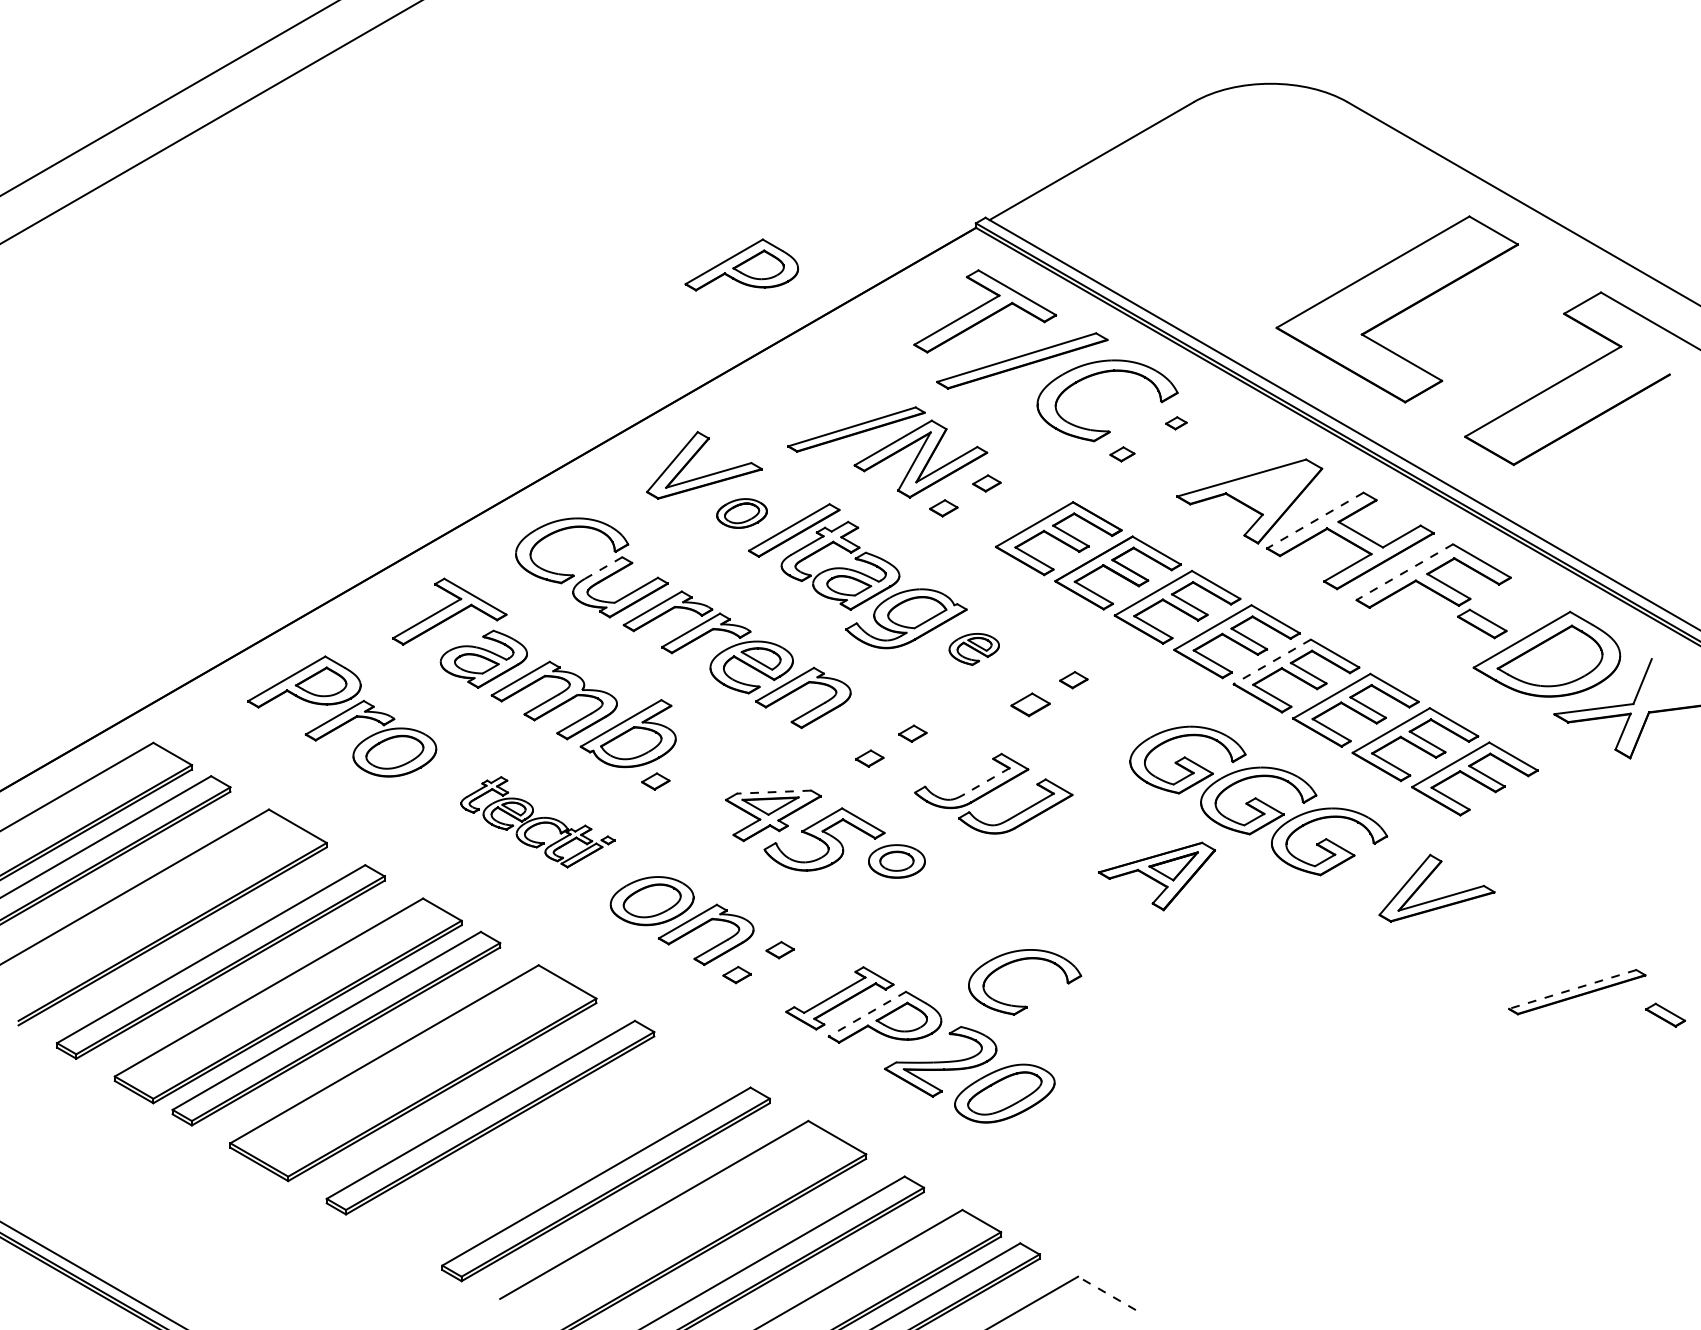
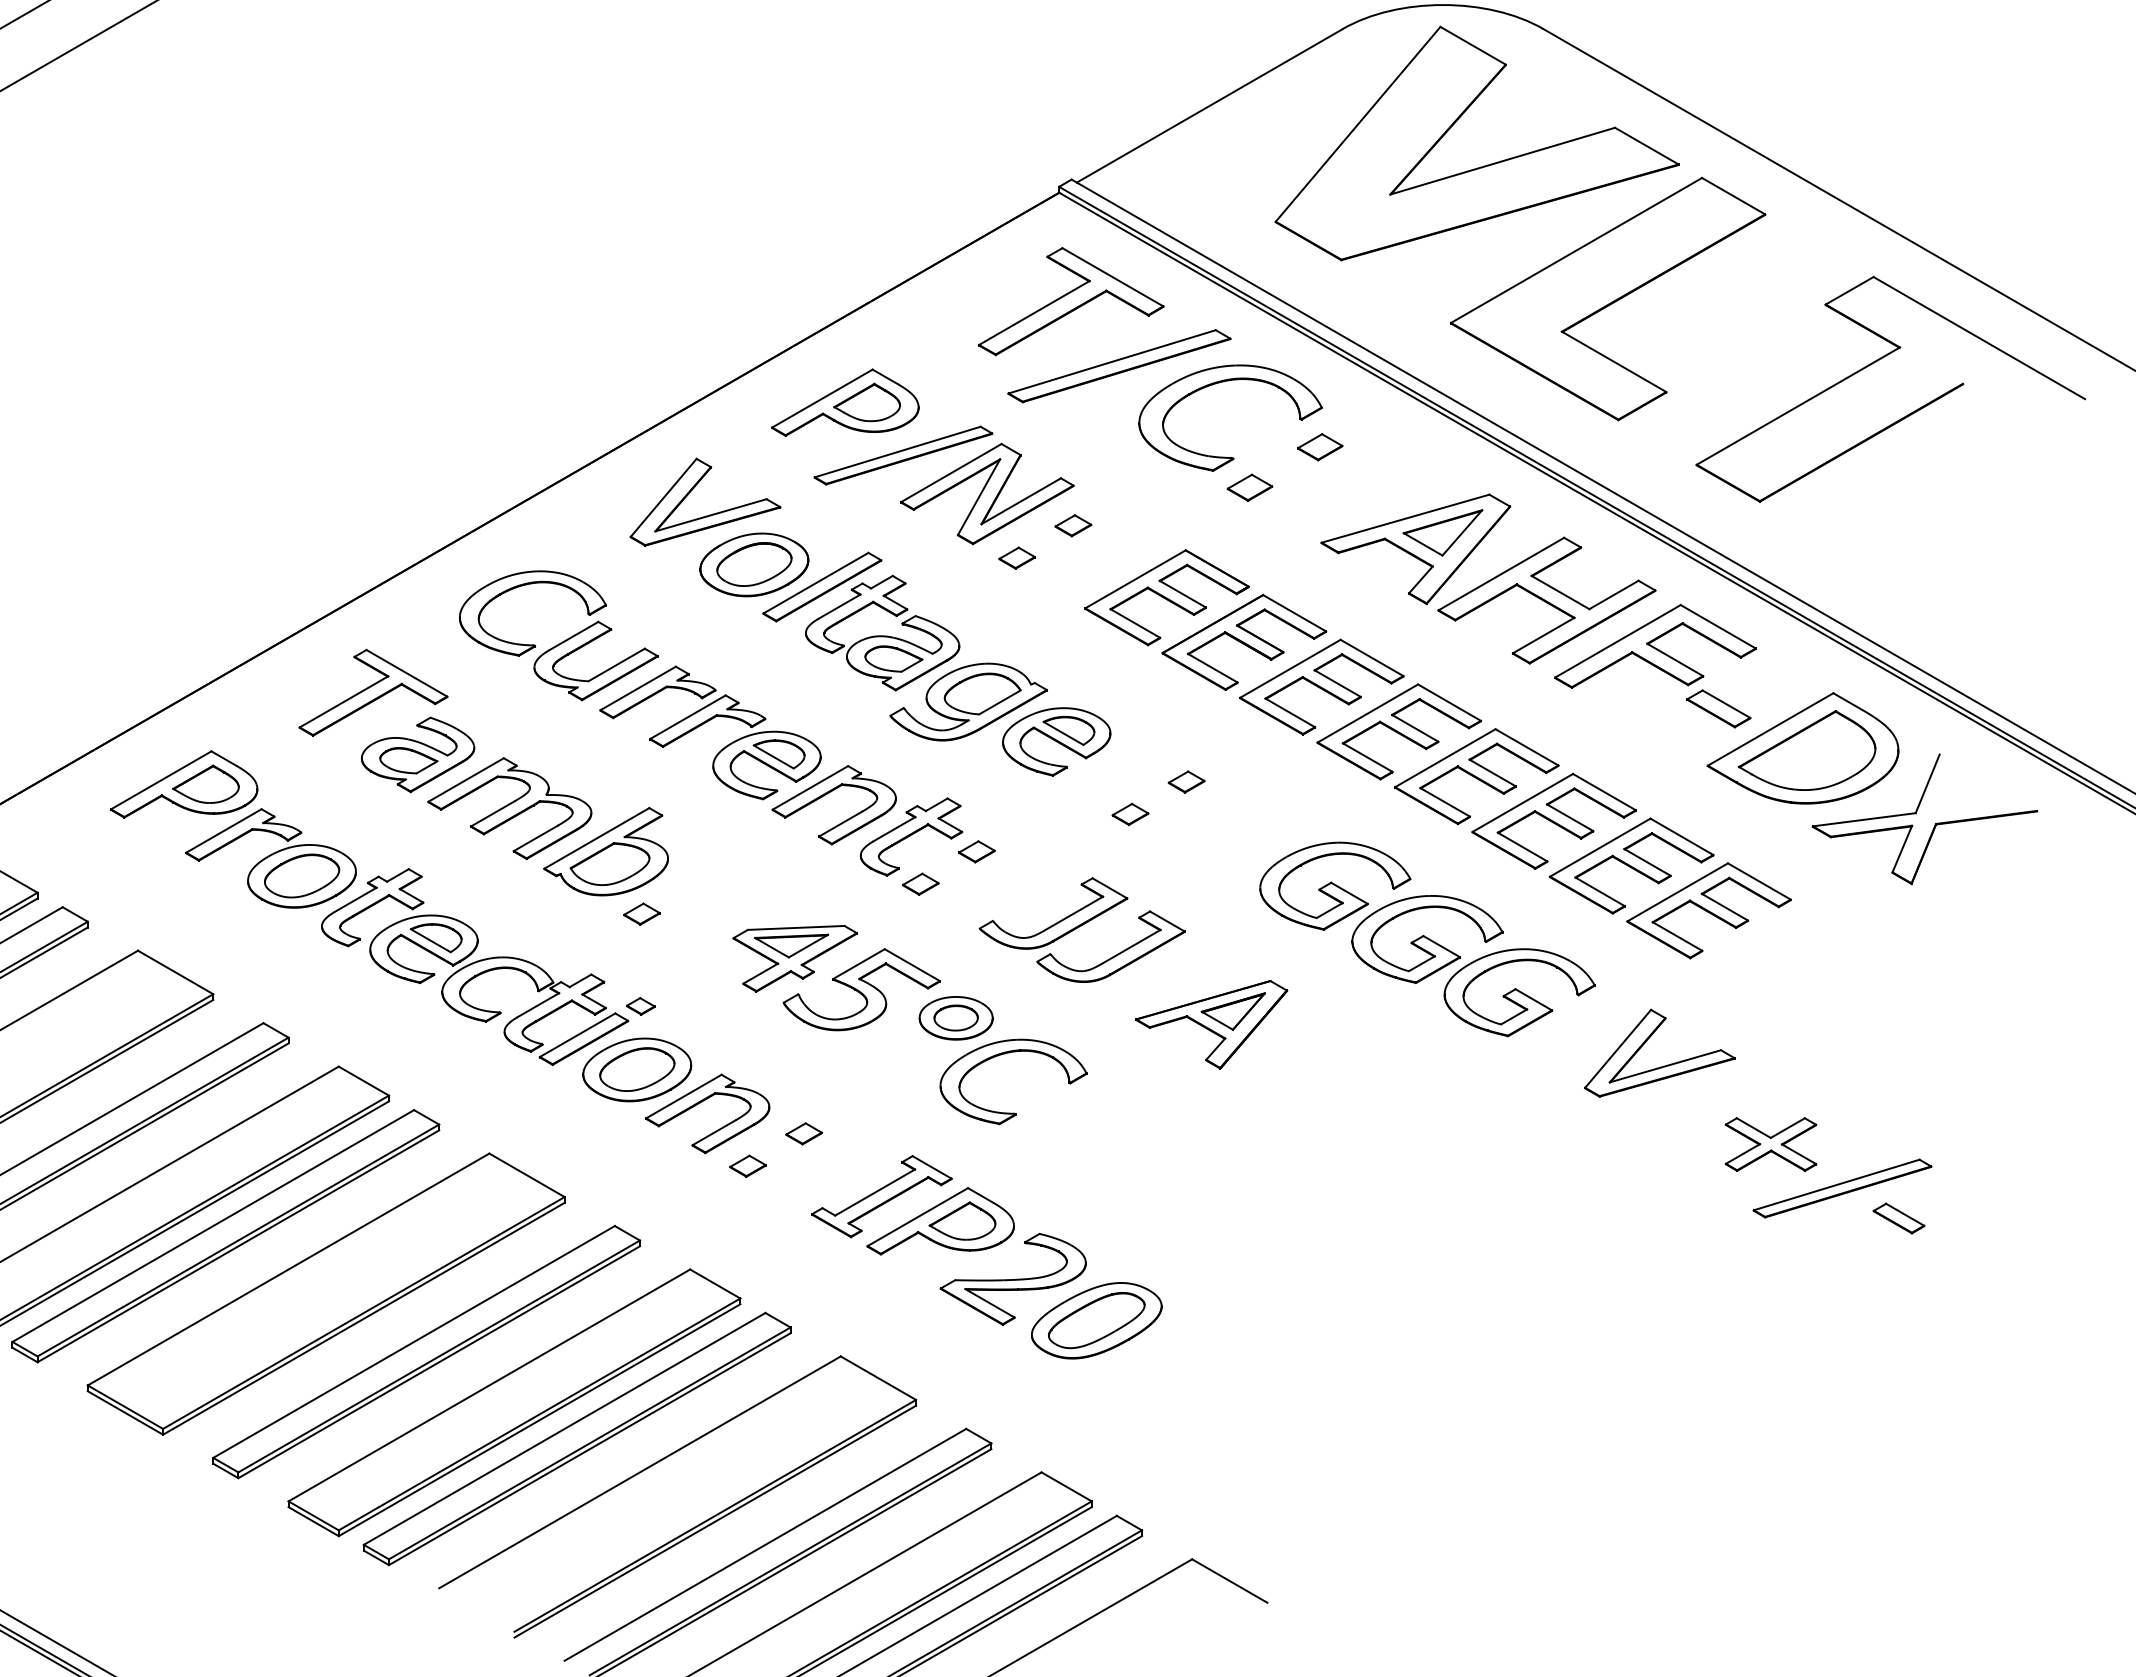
part: (1302, 206) -> (1484, 164), added
part: (741, 264) -> (844, 402), moved
part: (1176, 423) -> (1320, 447), size x1.67
part: (1122, 454) -> (1250, 488), size x1.43
part: (1270, 488) -> (1442, 532), added
part: (741, 513) -> (753, 564), size x1.67
line: (1315, 520) -> (1501, 574), dashed -> solid
line: (603, 568) -> (573, 636), dashed -> solid
line: (1404, 572) -> (1617, 641), dashed -> solid
part: (974, 649) -> (1057, 742), size x1.67
line: (1271, 662) -> (1444, 759), dashed -> solid
part: (1030, 705) -> (1130, 815), size x0.71
part: (862, 721) -> (911, 835), added
line: (987, 781) -> (1074, 914), dashed -> solid
line: (773, 792) -> (795, 928), dashed -> solid
part: (537, 822) -> (487, 967), size x1.67
part: (1156, 876) -> (1210, 1024), moved
part: (1521, 958) -> (1769, 1144), added
part: (1023, 960) -> (1011, 1053), moved
line: (1572, 989) -> (1836, 1185), dashed -> solid
line: (867, 1014) -> (917, 1217), dashed -> solid
part: (1665, 1014) -> (1898, 1217), moved
part: (557, 1156) -> (513, 1402), added
line: (1106, 1293) -> (1229, 1581), dashed -> solid

